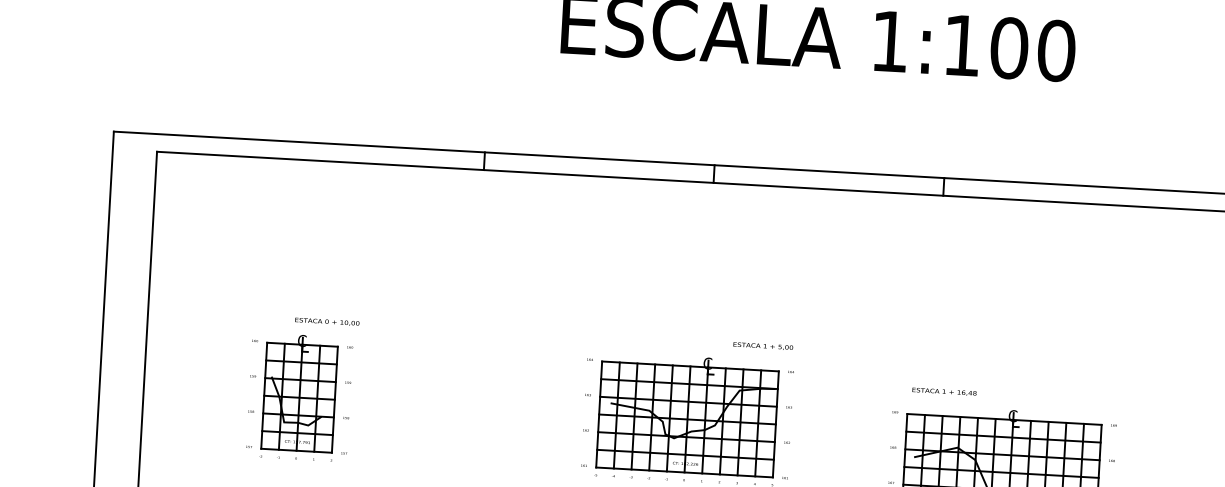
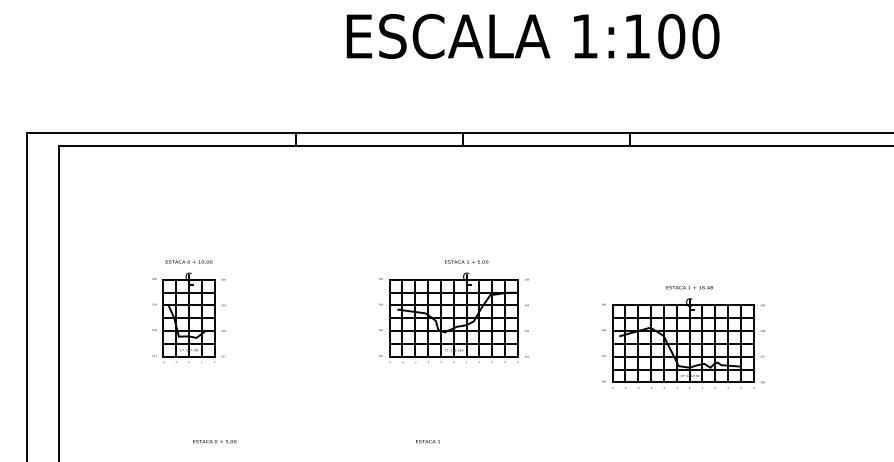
text: (763, 345) -> (466, 261), moved
text: (944, 391) -> (689, 287), moved
part: (298, 396) -> (188, 317), moved

